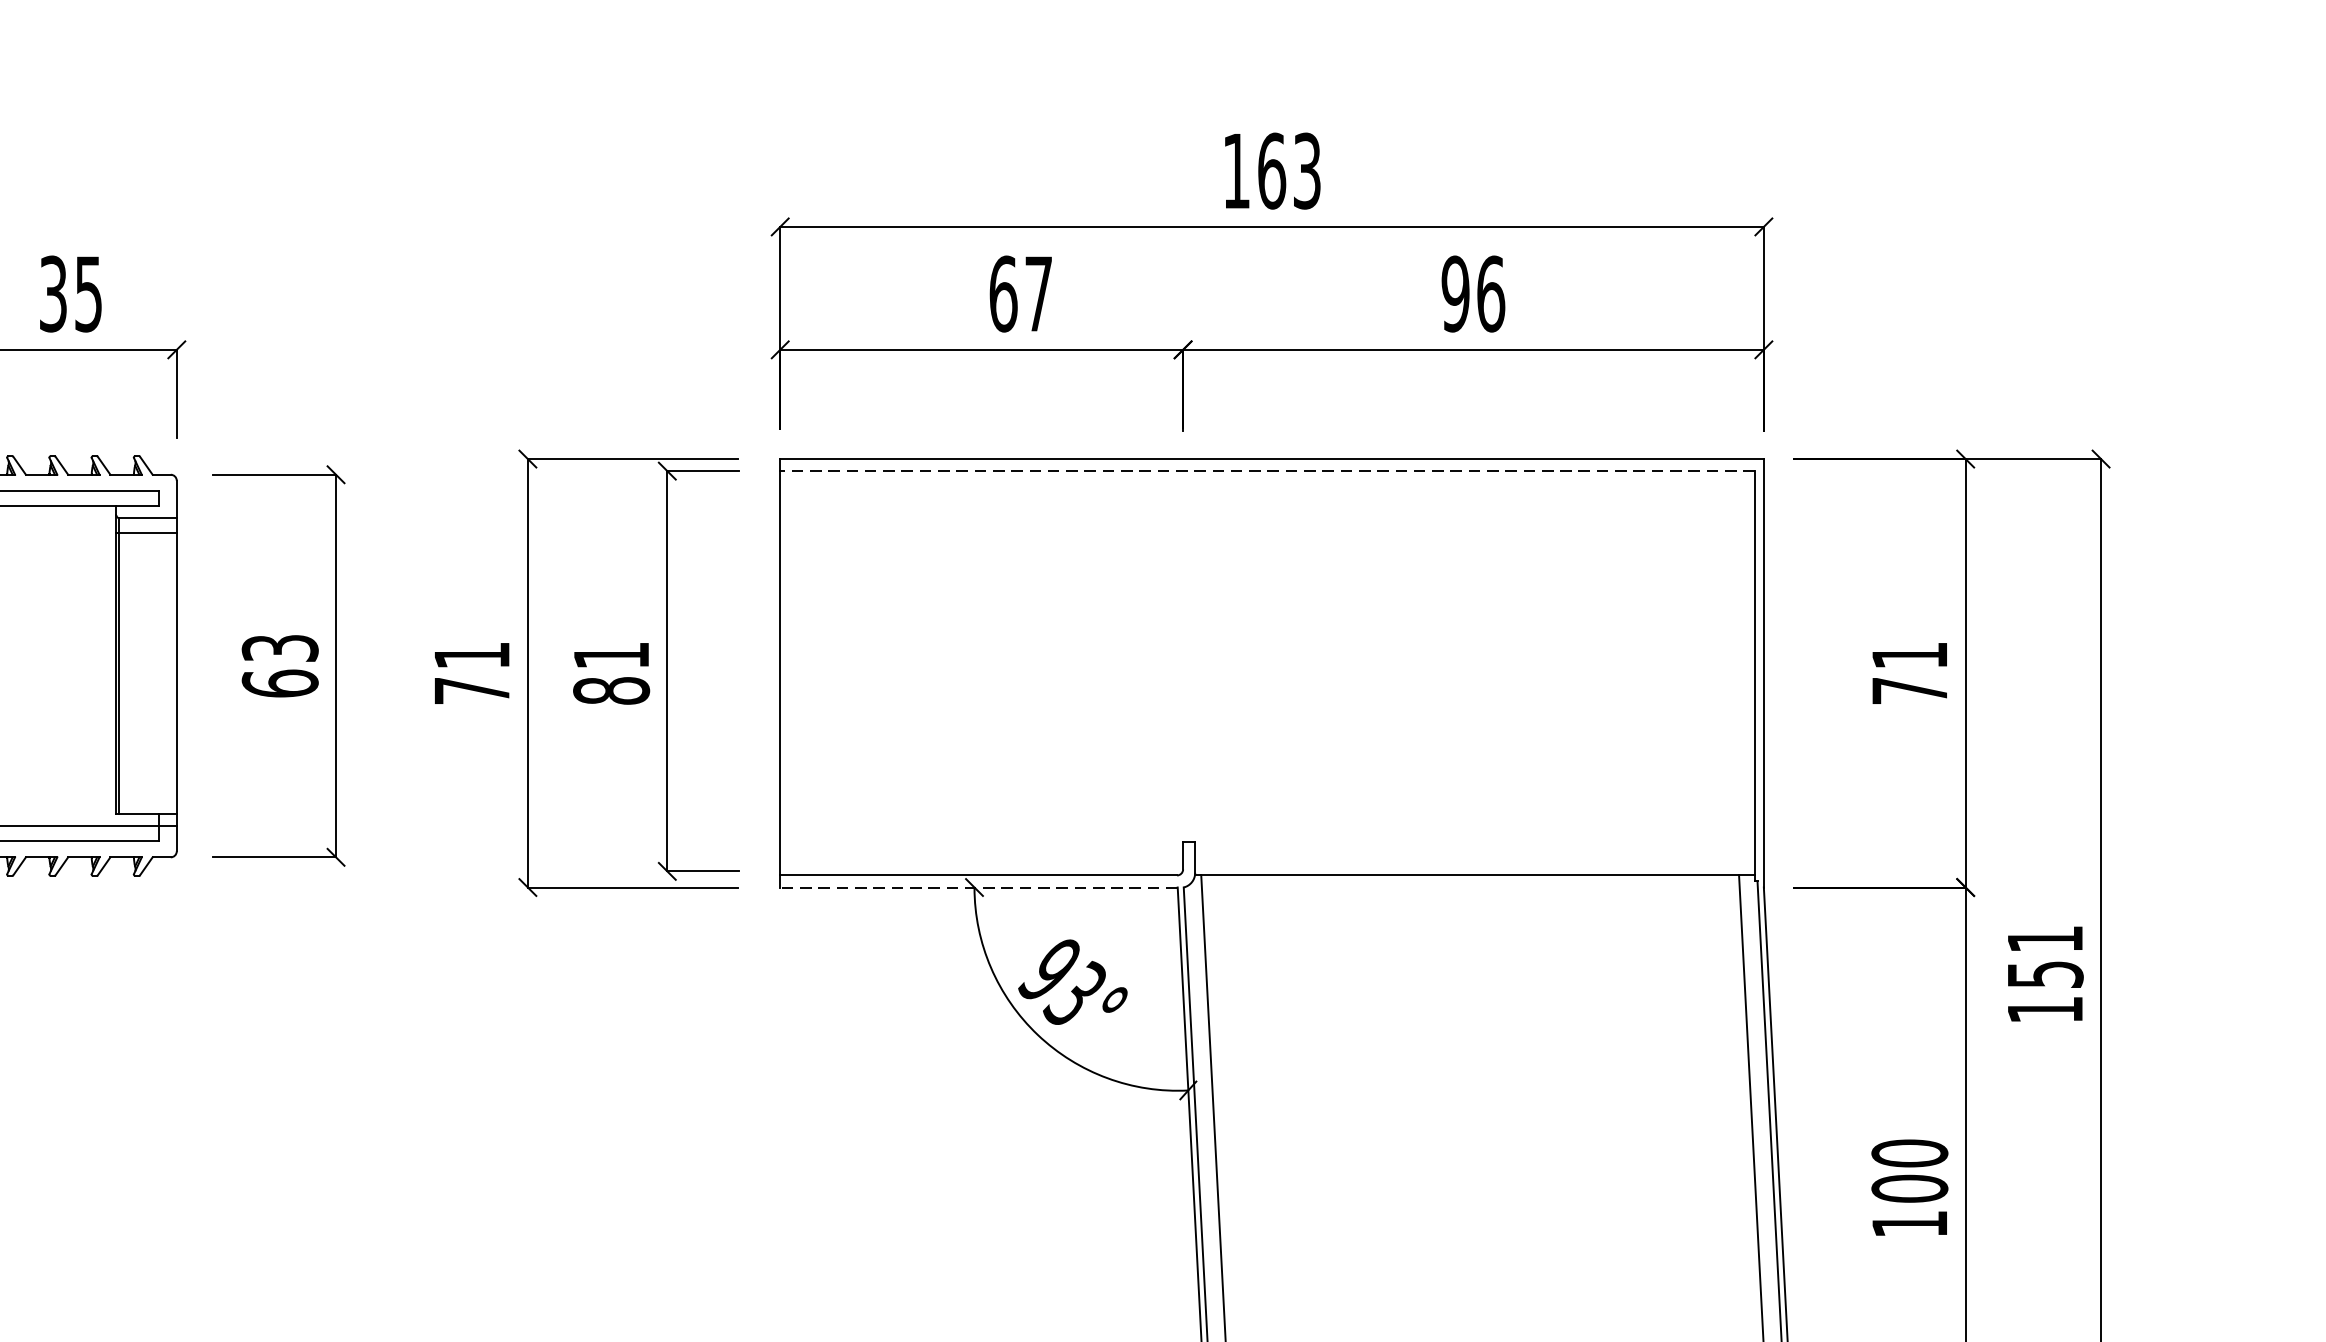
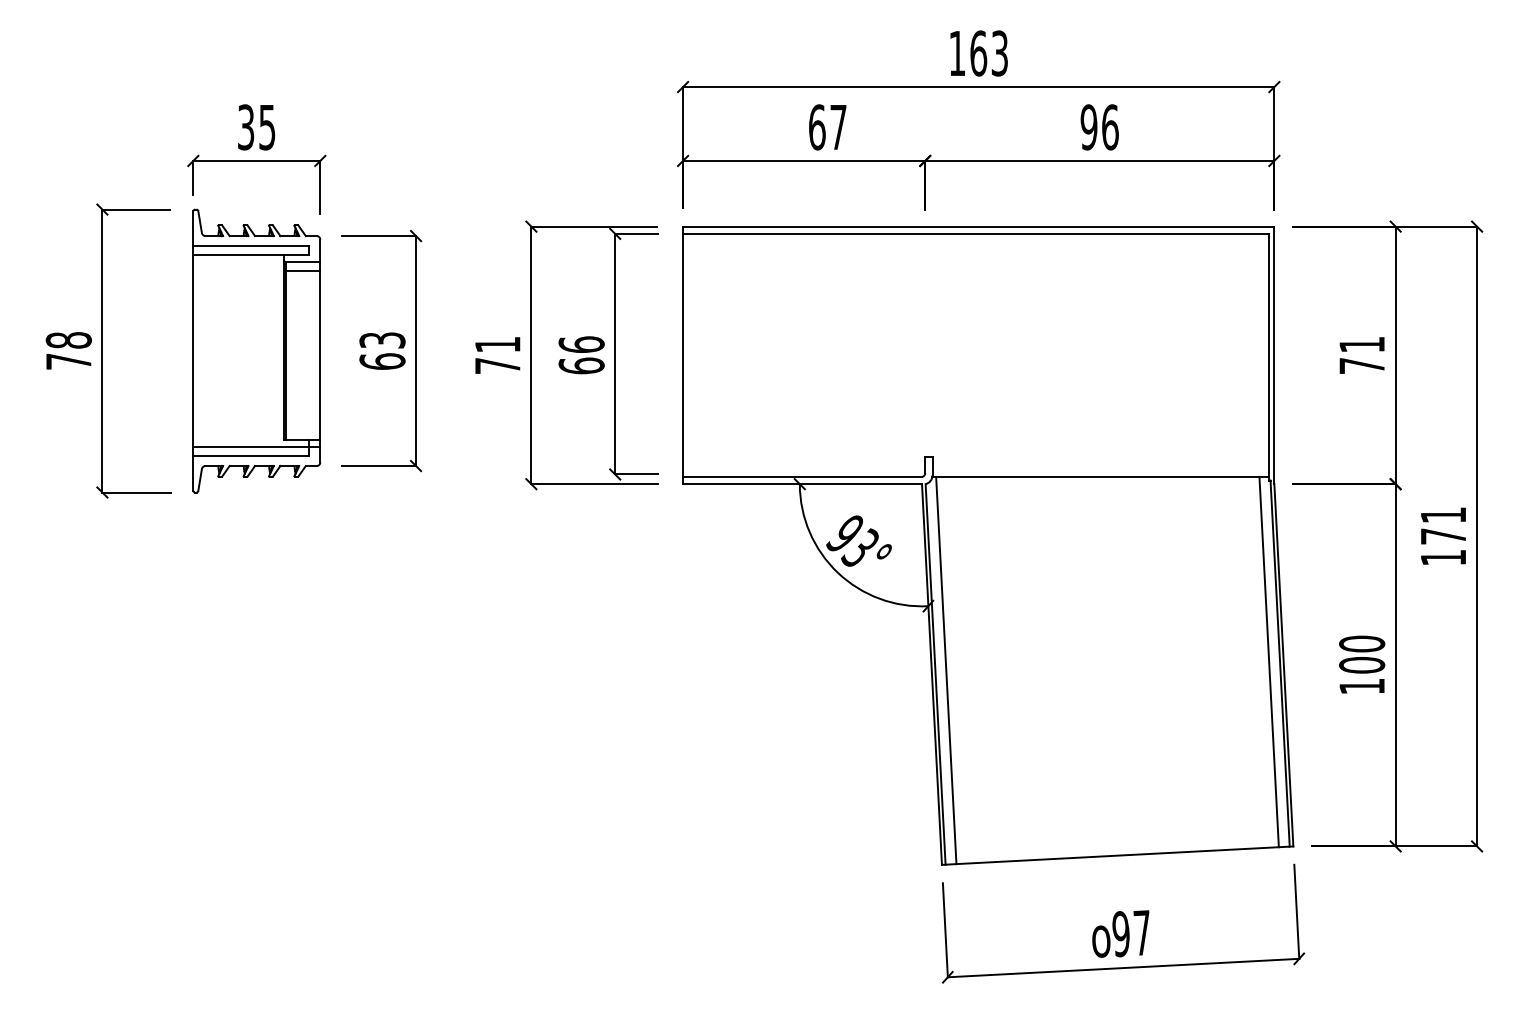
line: (1268, 470) -> (976, 233), dashed -> solid
text: (611, 673) -> (581, 355), 81 -> 66
line: (978, 888) -> (802, 484), dashed -> solid
text: (2045, 974) -> (1443, 536), 151 -> 171

